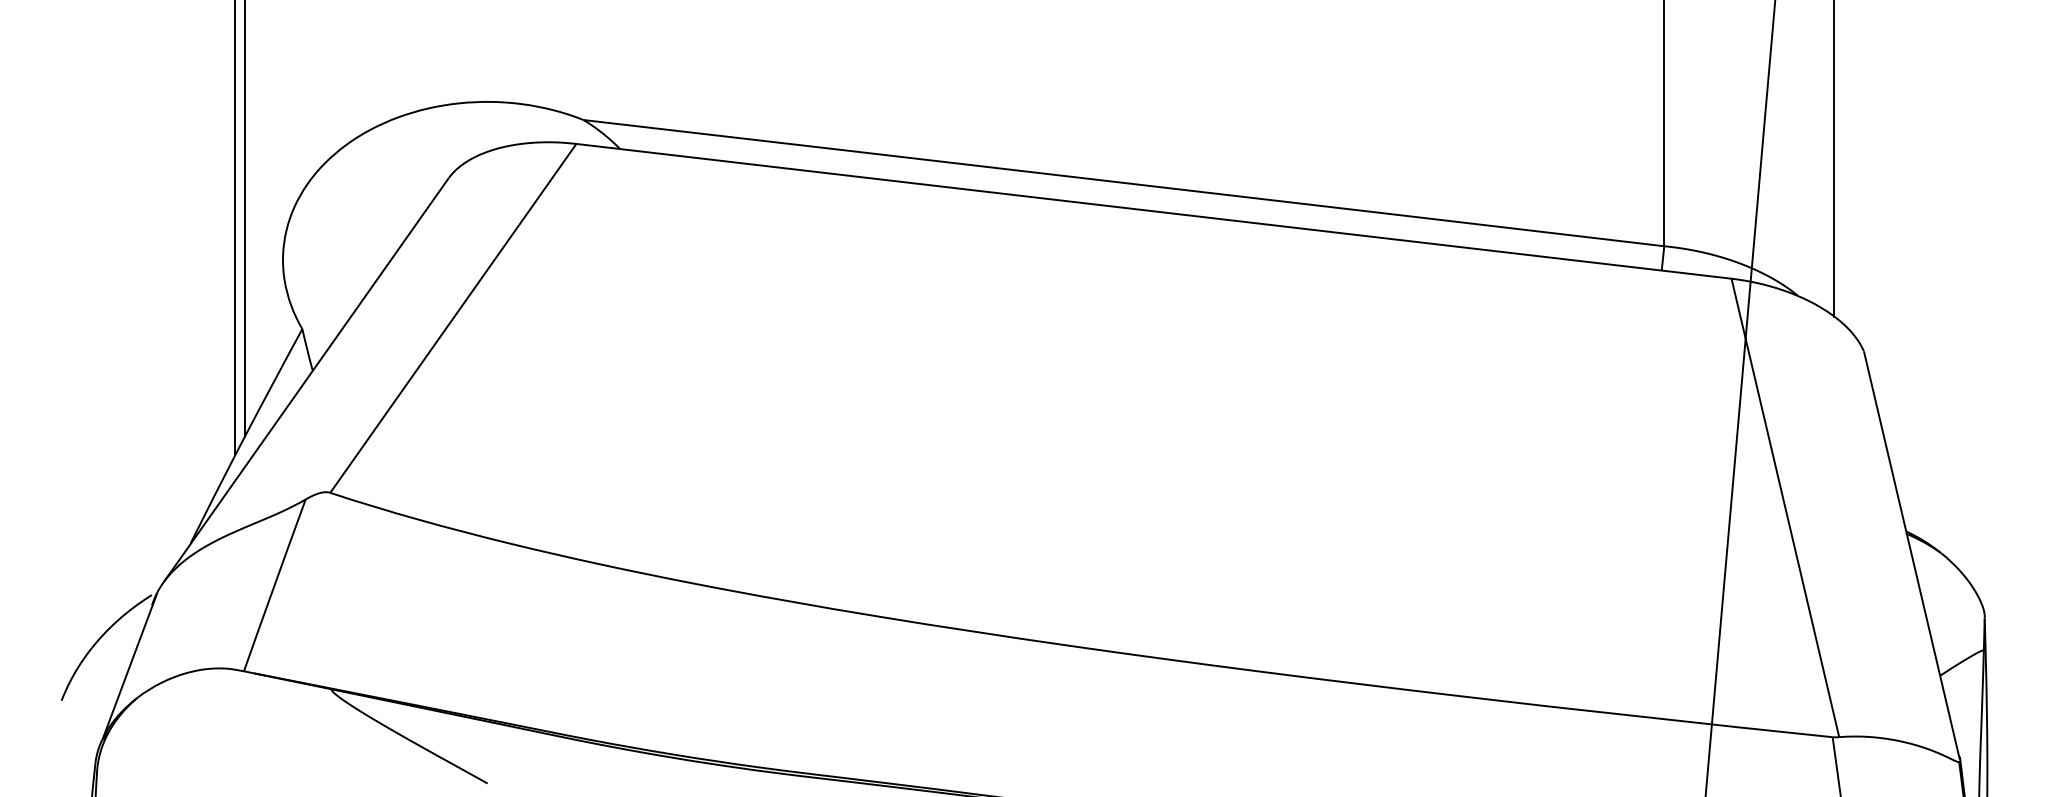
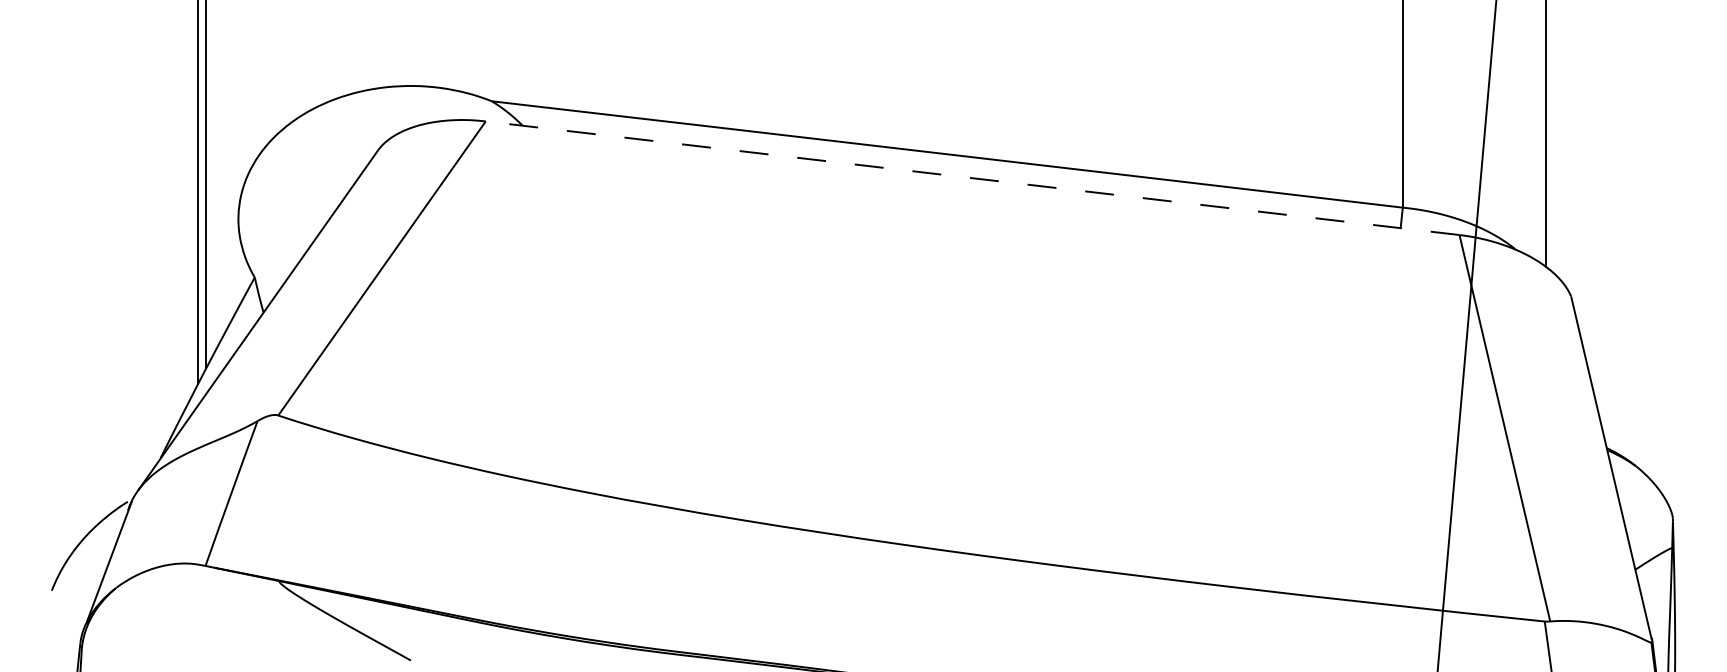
line: (1153, 211) -> (972, 178), solid -> dashed

